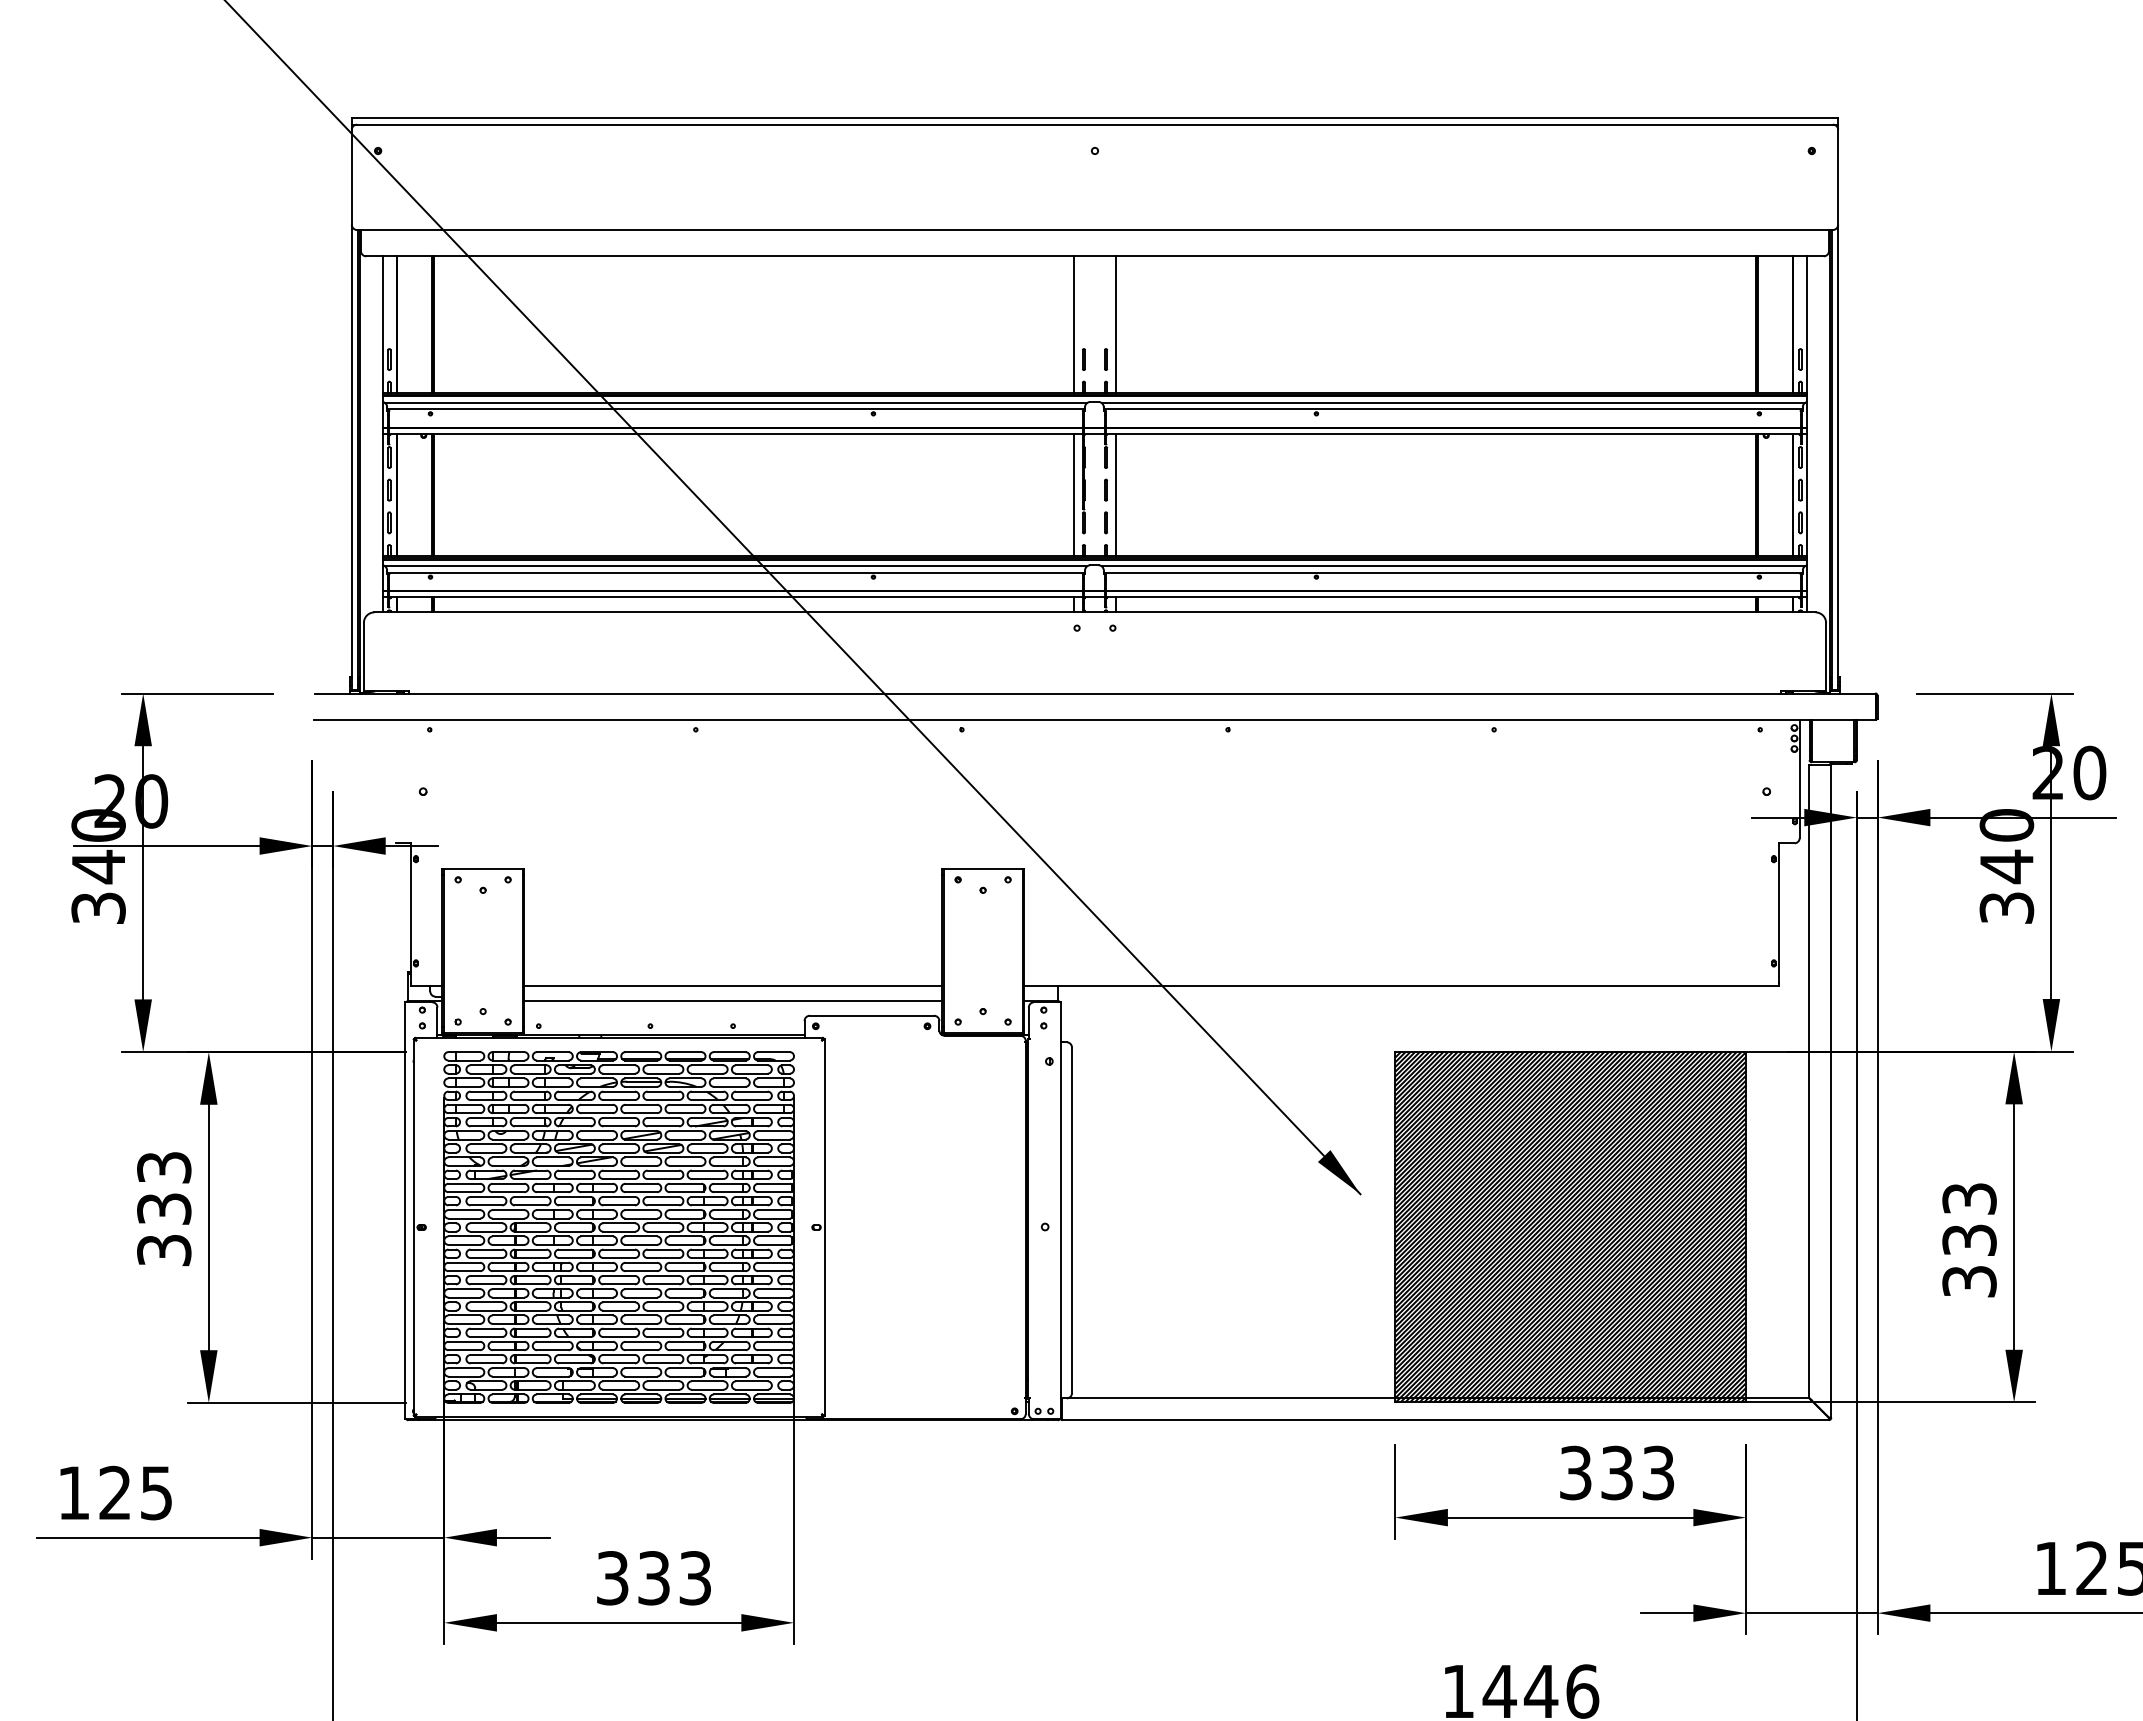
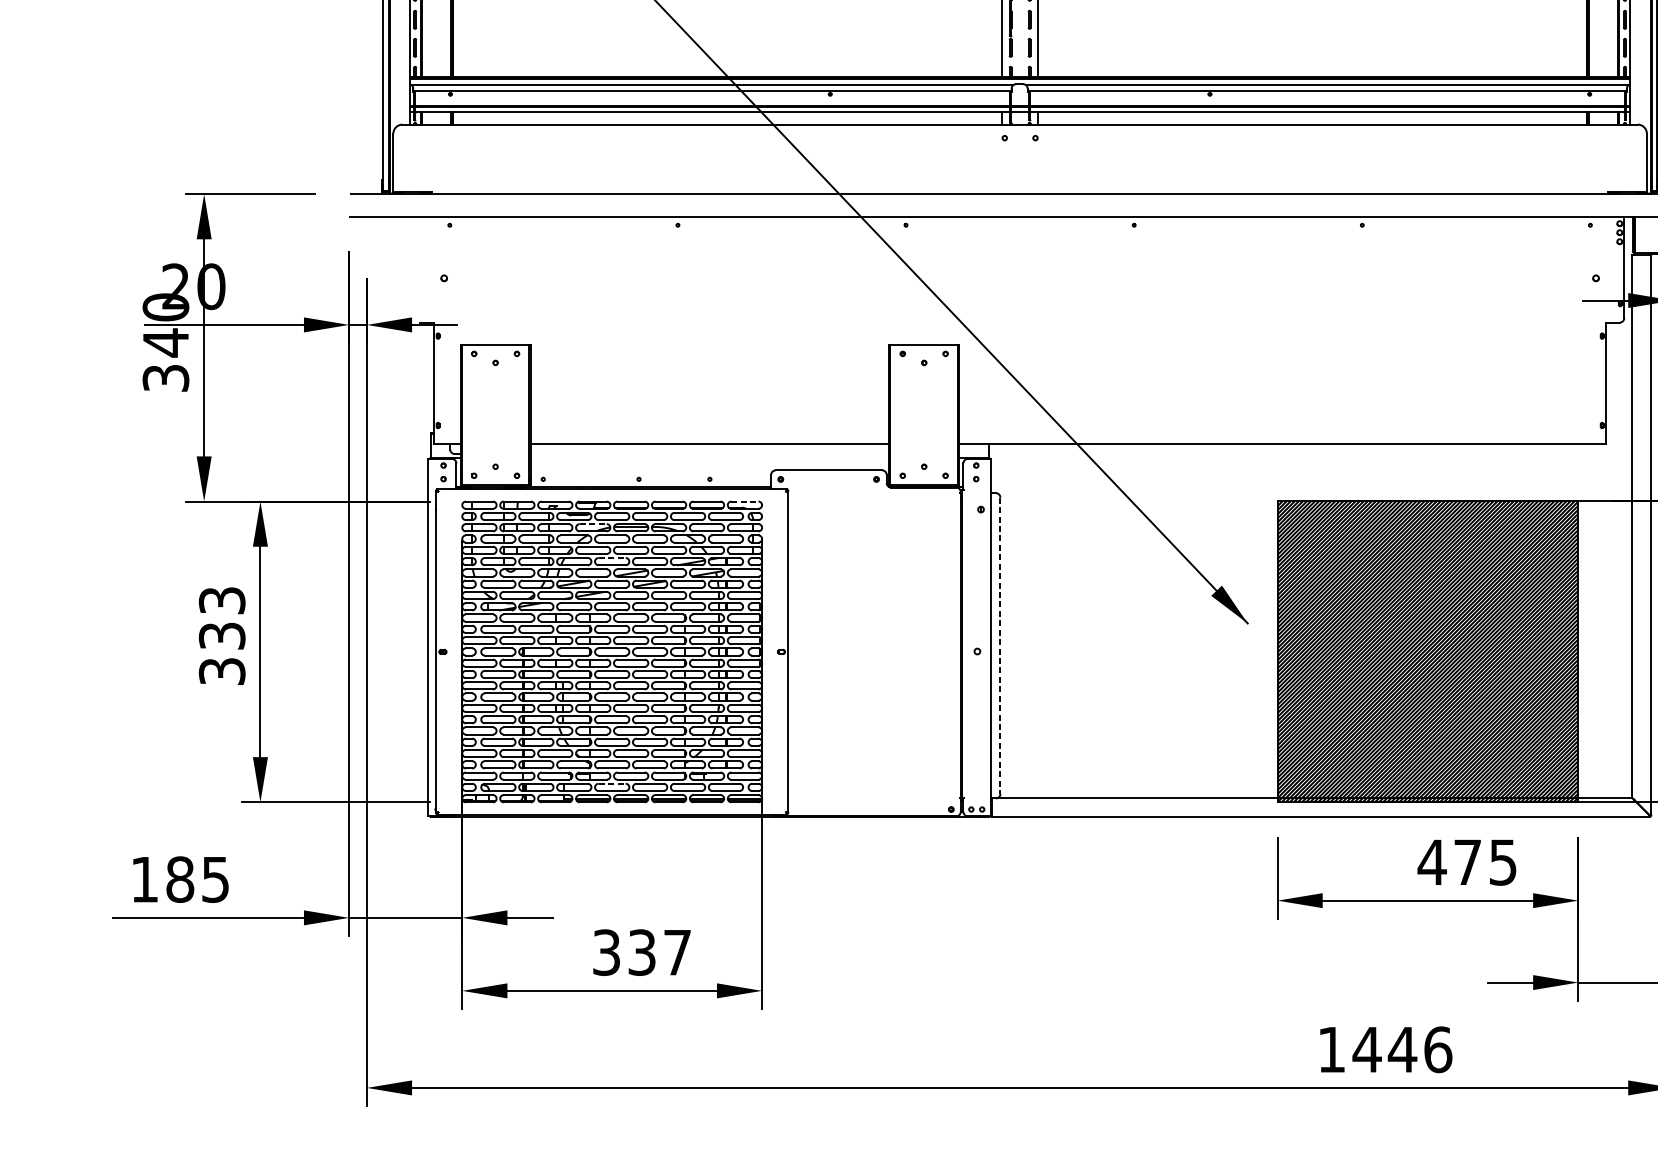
line: (732, 1001) -> (709, 458), removed
line: (774, 1052) -> (745, 501), solid -> dashed
line: (597, 1078) -> (593, 524), solid -> dashed
line: (619, 1117) -> (612, 557), solid -> dashed
line: (1072, 1220) -> (1000, 645), solid -> dashed
line: (619, 1381) -> (612, 783), solid -> dashed
text: (1616, 1472) -> (1467, 861), 333 -> 475
text: (115, 1492) -> (180, 879), 125 -> 185
text: (694, 1578) -> (676, 952), 333 -> 337

